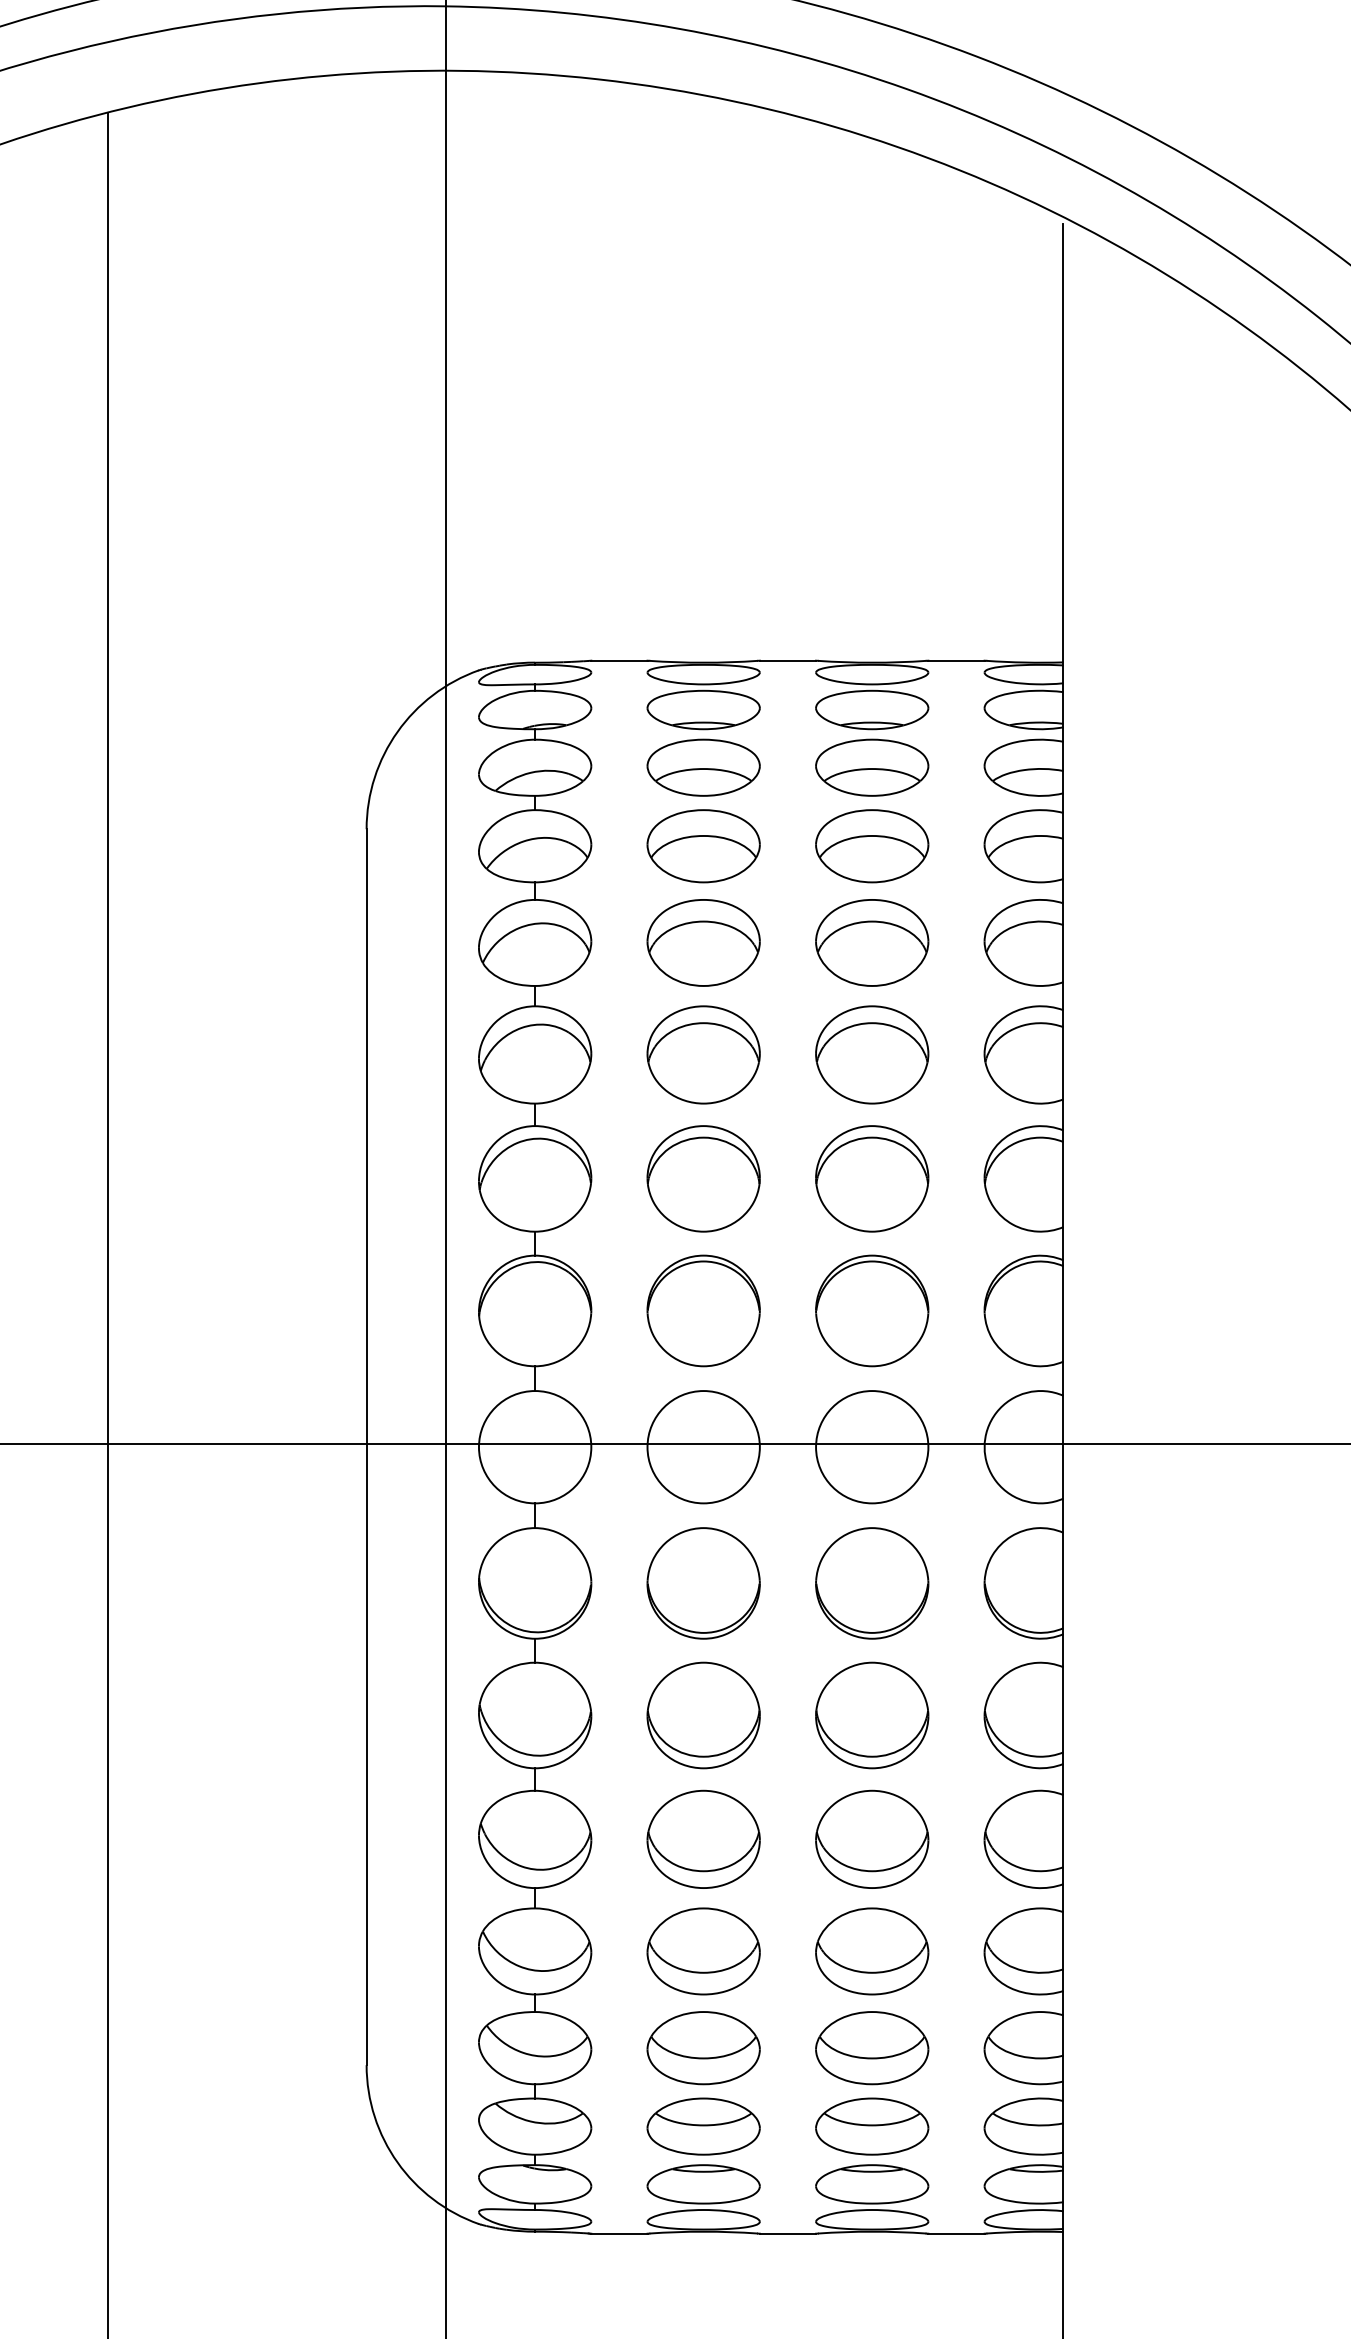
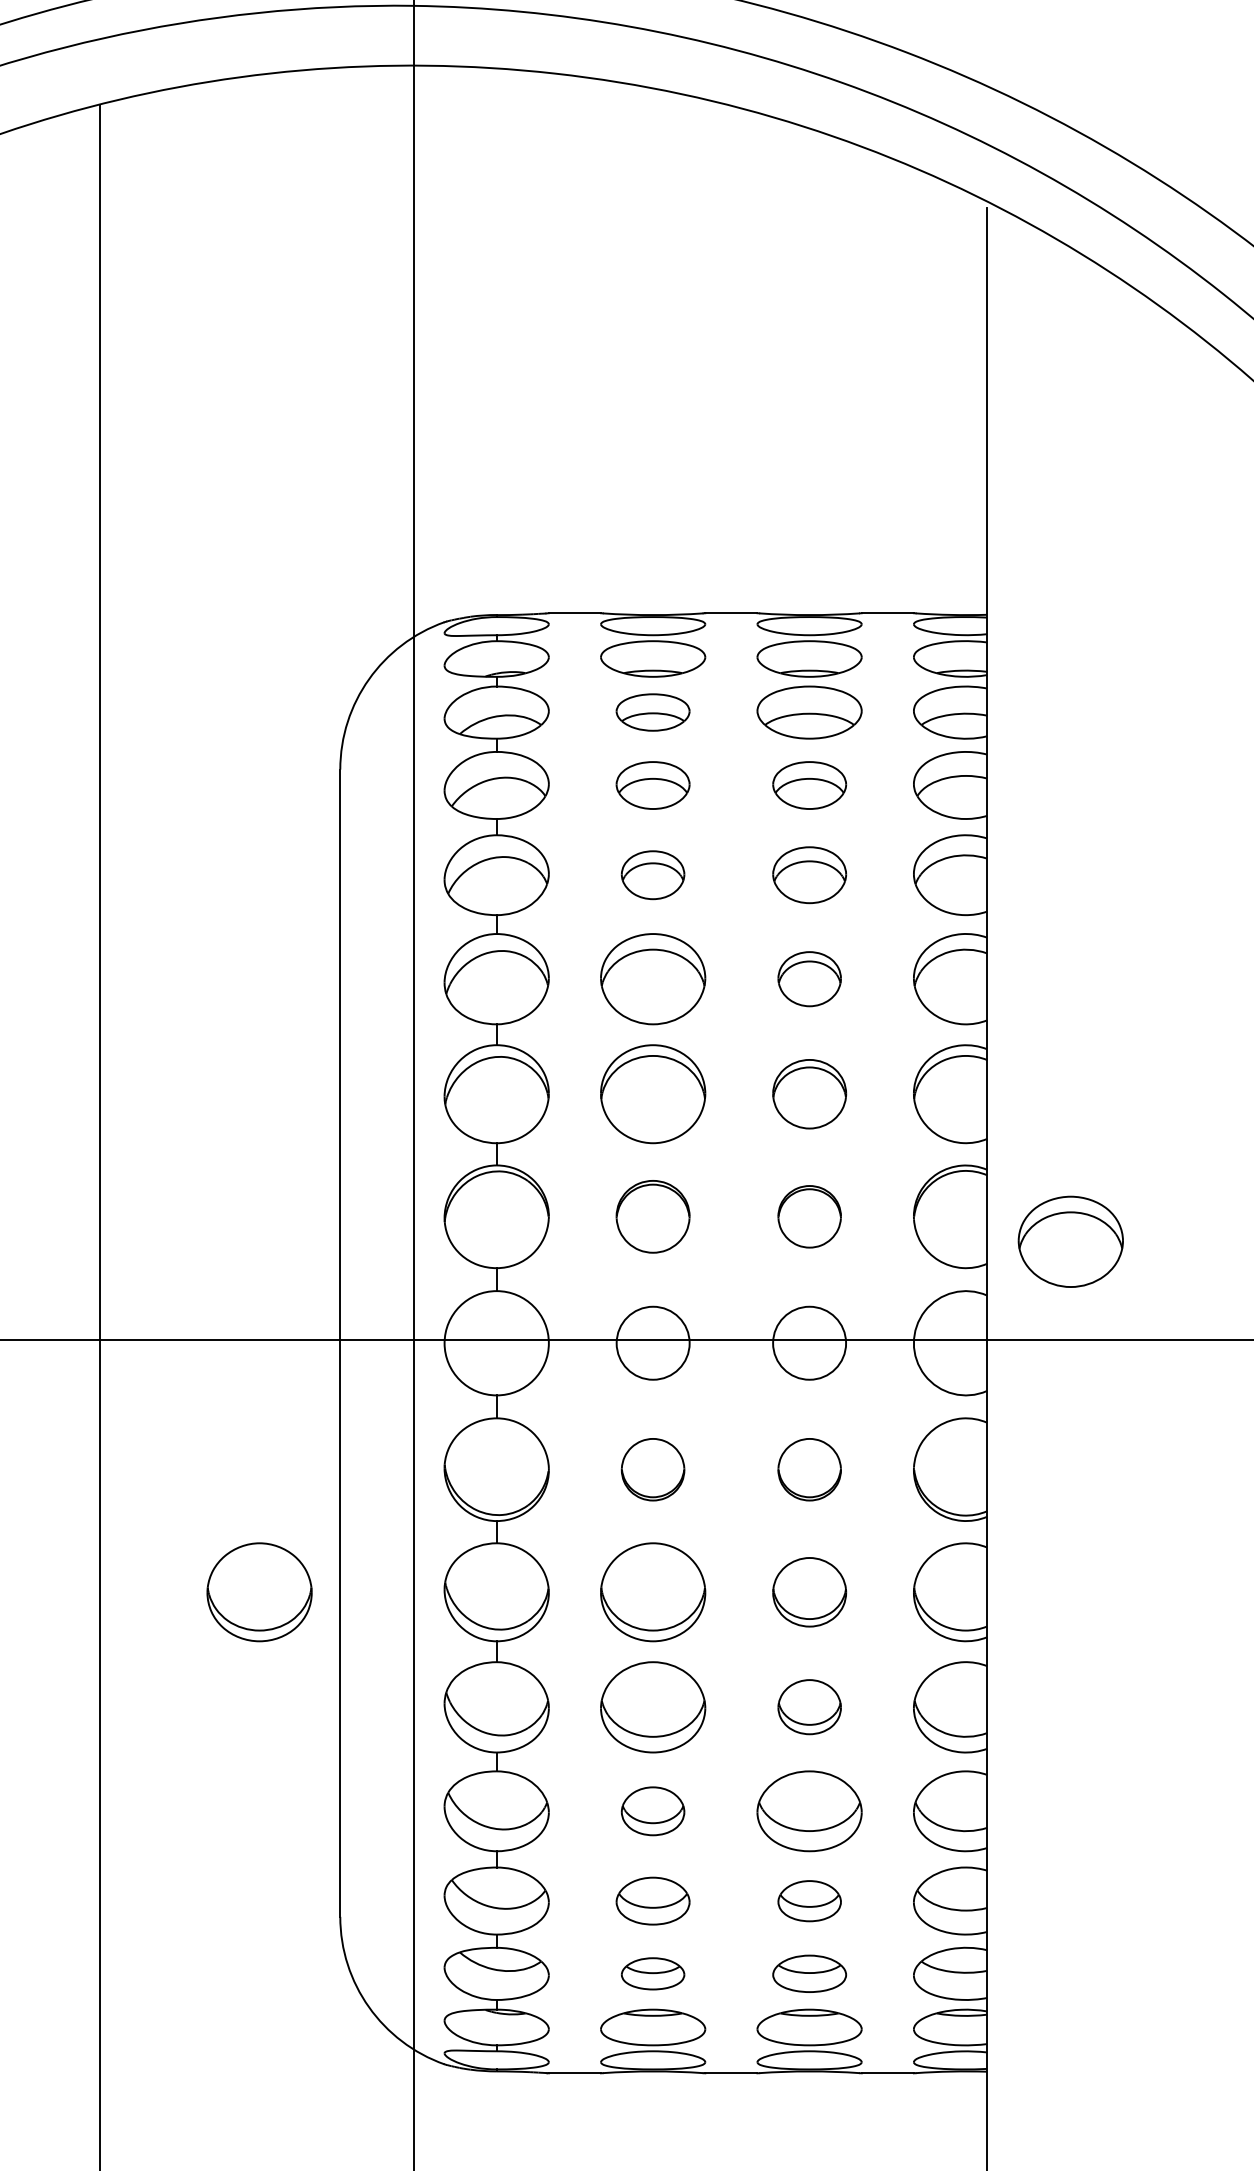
part: (703, 767) -> (652, 712), size x0.7
part: (703, 846) -> (652, 785), size x0.7
part: (872, 846) -> (809, 785), size x0.7
part: (703, 942) -> (652, 874), size x0.6
part: (872, 942) -> (809, 874), size x0.7
part: (872, 1054) -> (809, 978), size x0.6
part: (872, 1178) -> (809, 1093), size x0.7
part: (703, 1310) -> (652, 1216), size x0.7
part: (872, 1310) -> (809, 1216), size x0.6
part: (1153, 1337) -> (1070, 1241), added
circle: (703, 1447) -> (652, 1343), size x0.7
circle: (872, 1447) -> (809, 1343), size x0.7
part: (703, 1583) -> (652, 1469), size x0.6
part: (872, 1583) -> (809, 1469), size x0.6
part: (279, 1715) -> (259, 1592), added
part: (872, 1715) -> (809, 1592), size x0.7
part: (872, 1838) -> (809, 1706), size x0.6
part: (703, 1951) -> (652, 1811), size x0.6
part: (703, 2048) -> (652, 1901), size x0.7
part: (872, 2048) -> (809, 1901), size x0.6
part: (703, 2126) -> (652, 1973), size x0.6
part: (872, 2126) -> (809, 1973), size x0.7

